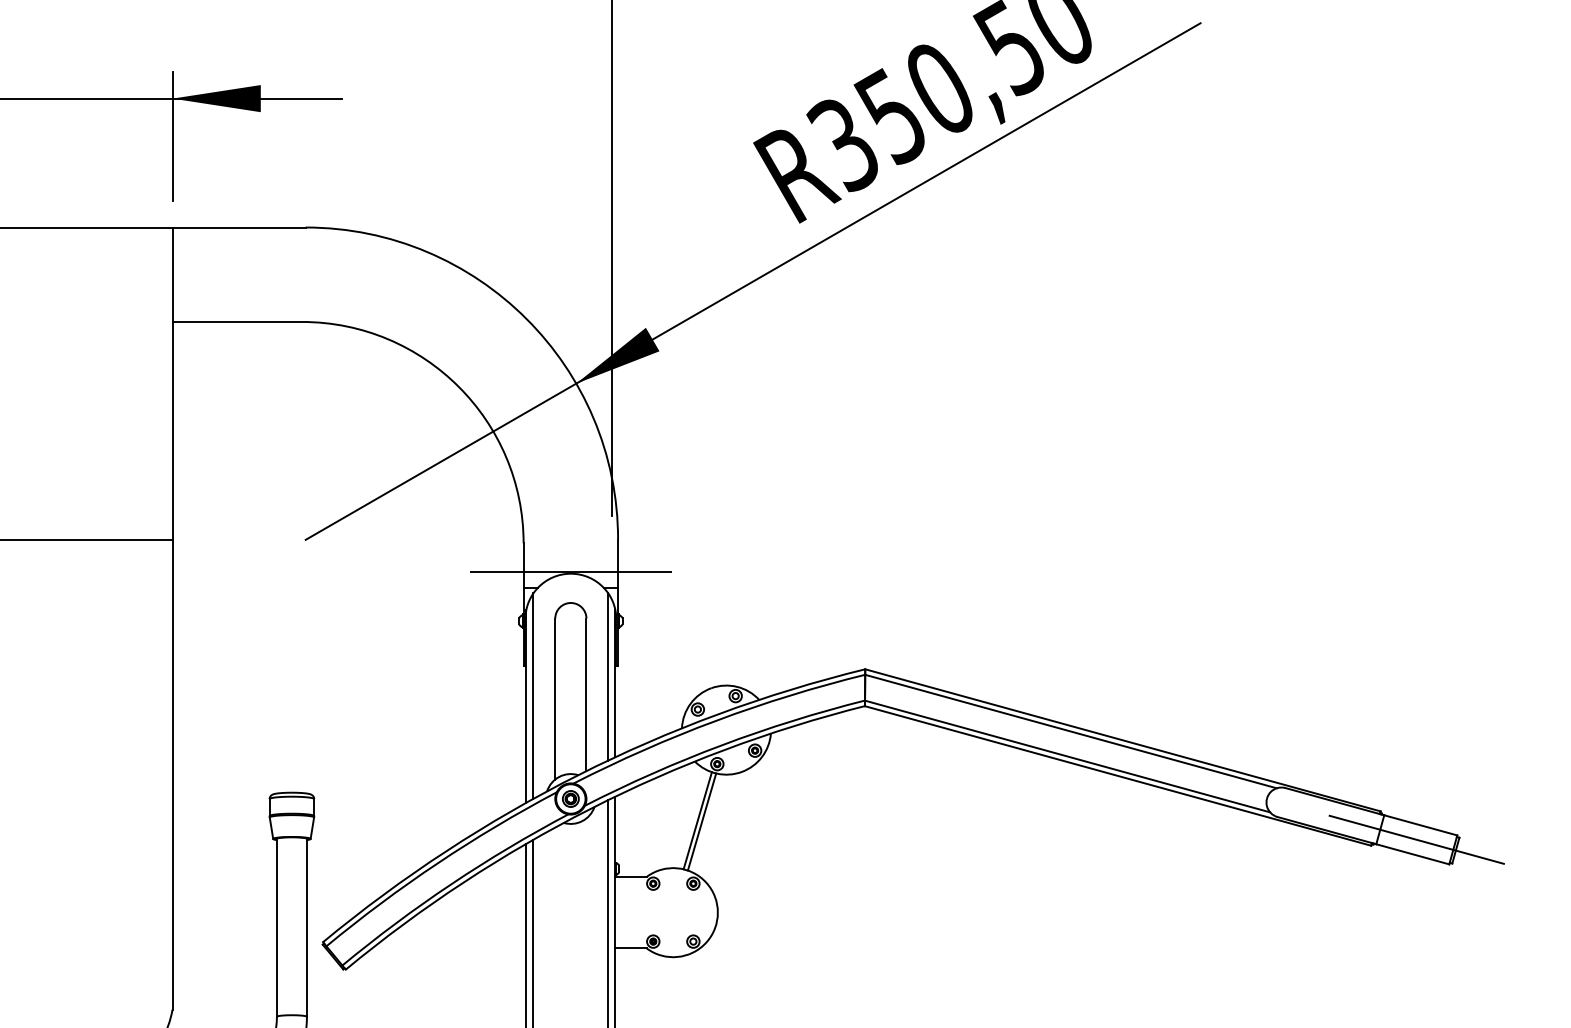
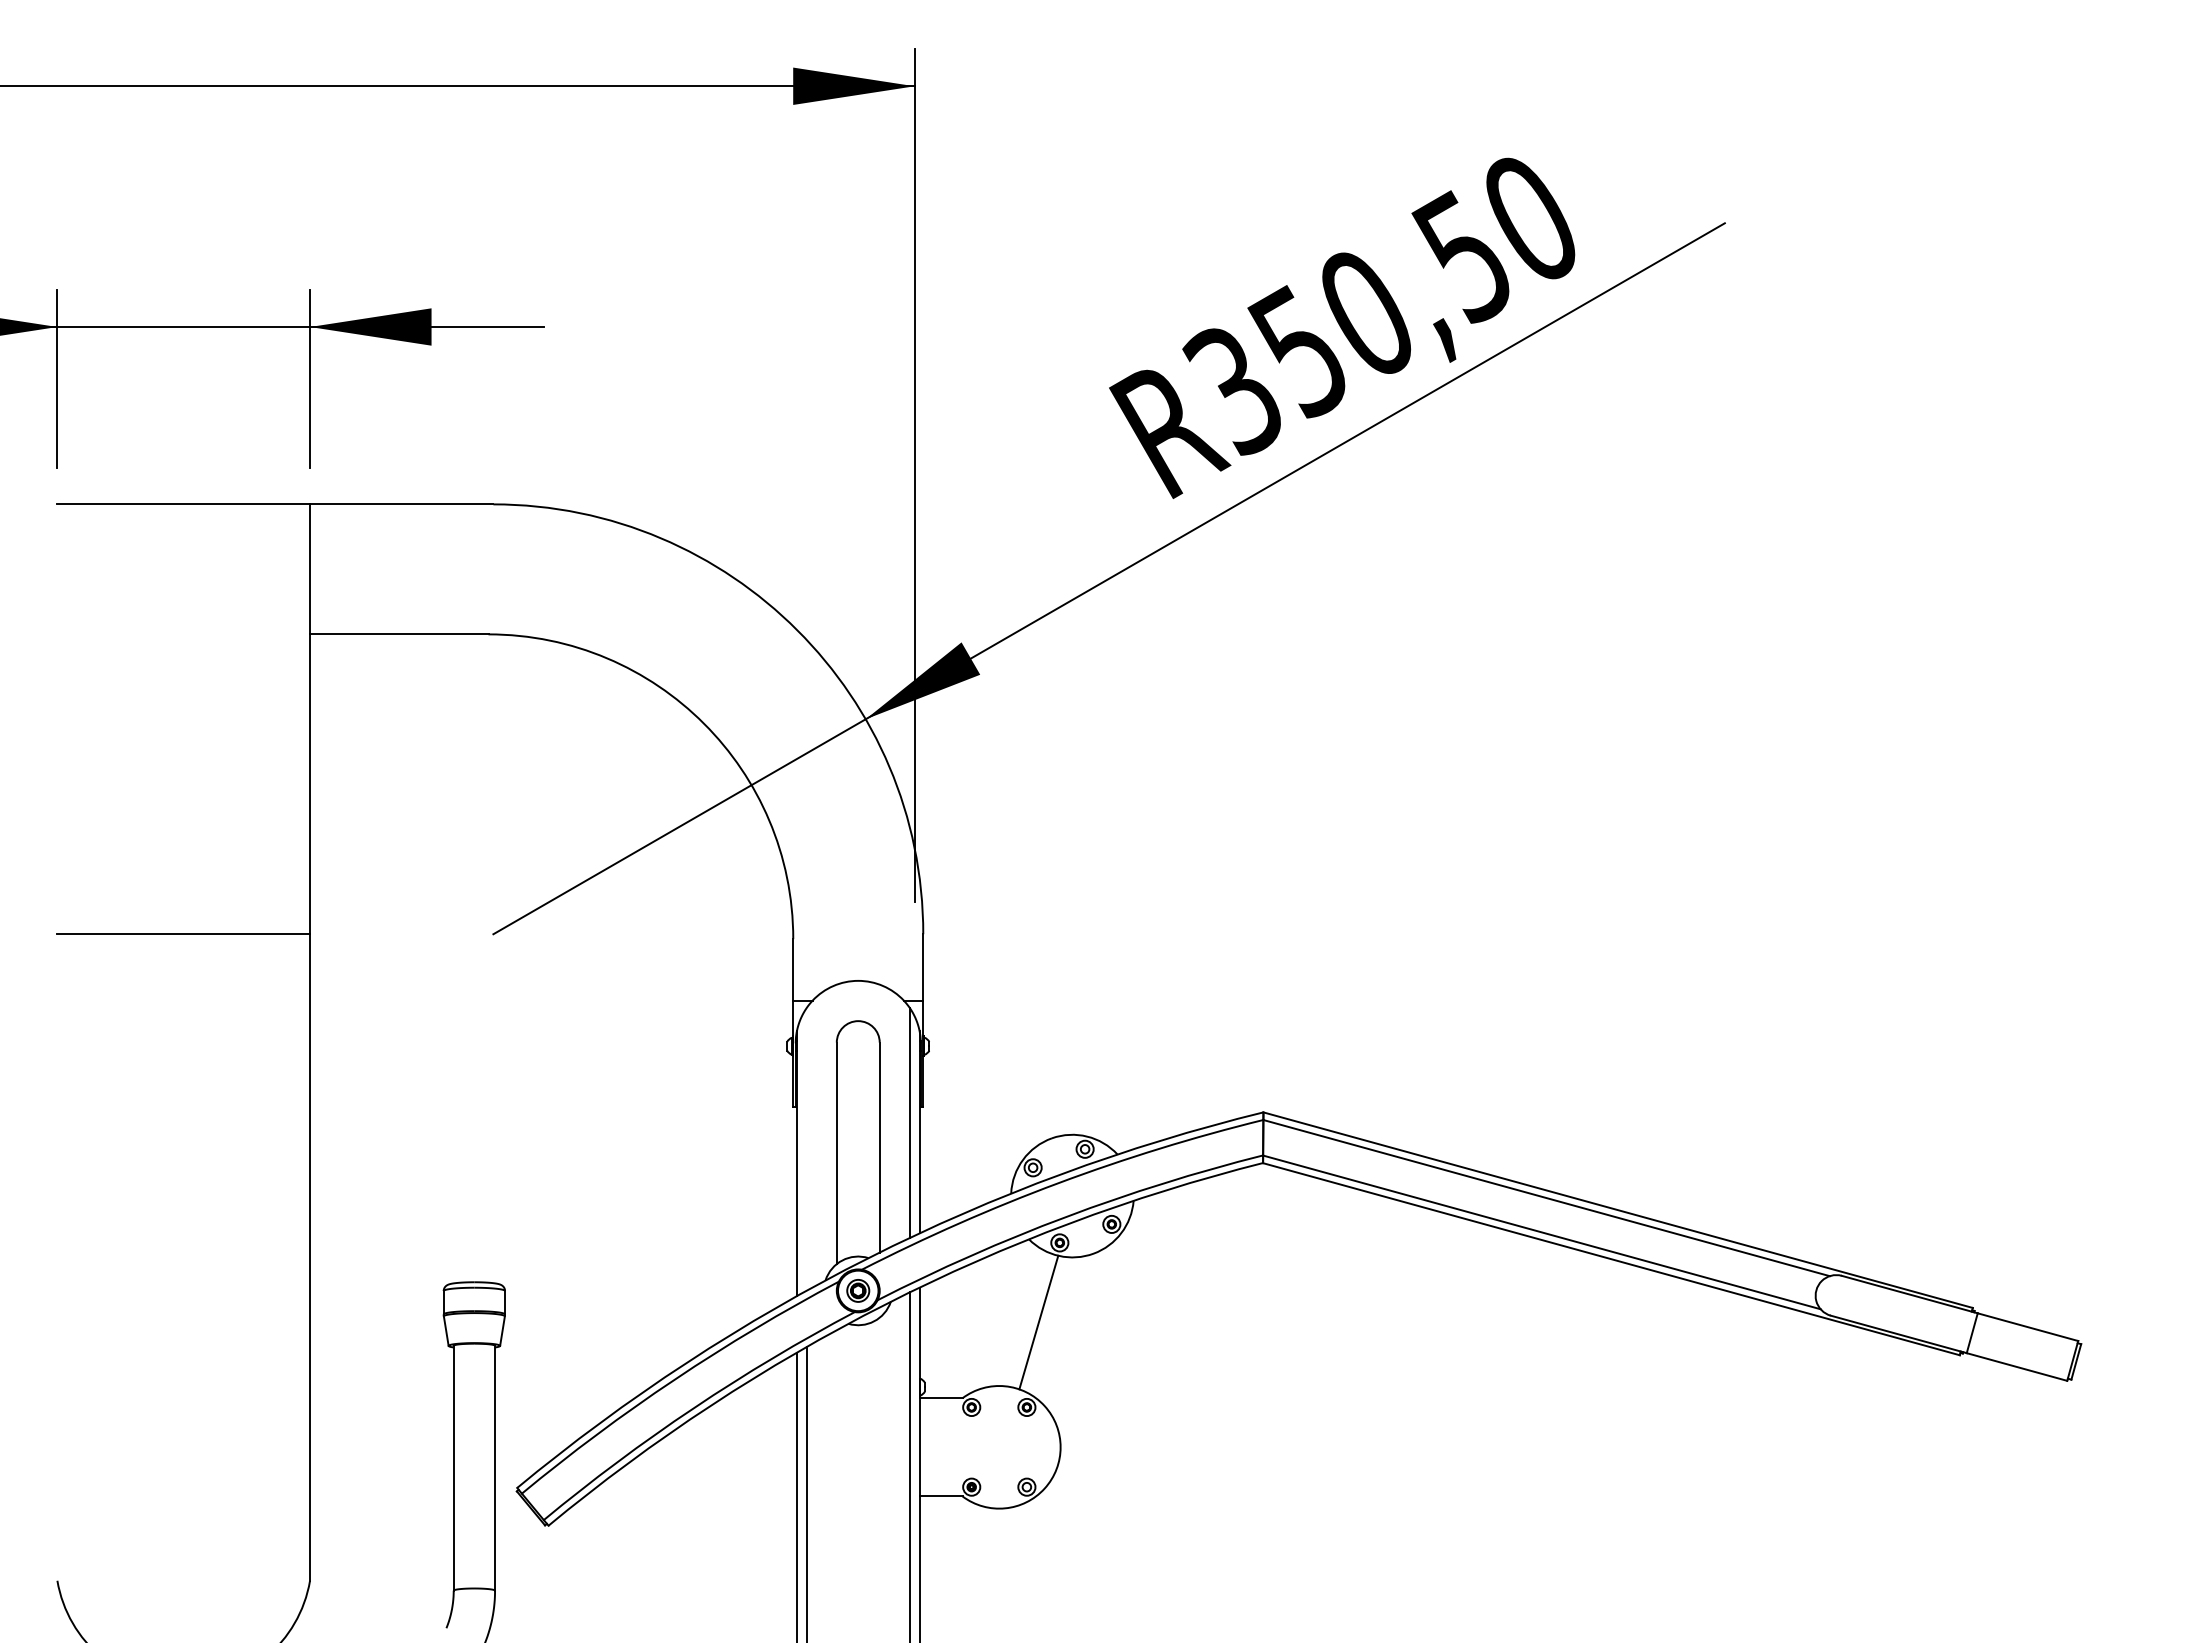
line: (570, 572) -> (857, 979), removed
line: (533, 695) -> (806, 1148), removed
line: (697, 820) -> (1032, 1320), removed
line: (1416, 839) -> (2022, 1346), removed

